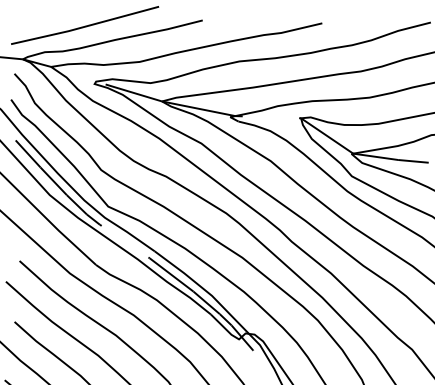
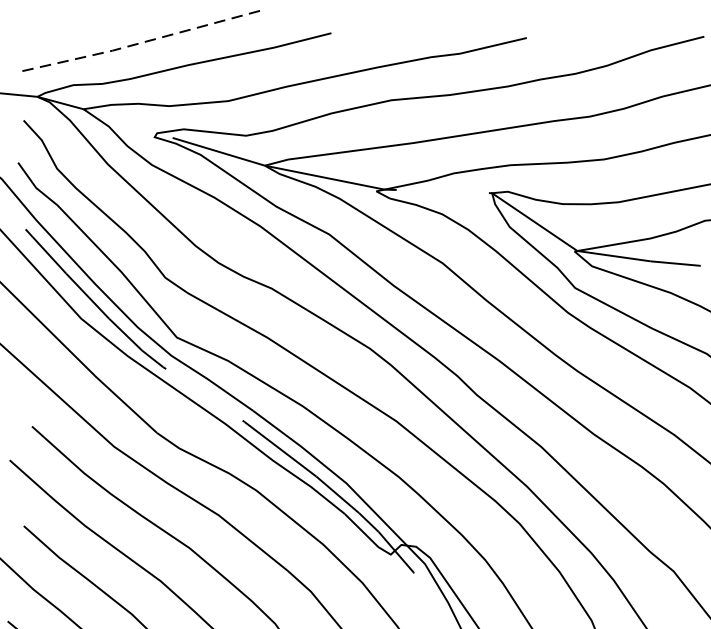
line: (84, 26) -> (138, 43), solid -> dashed

